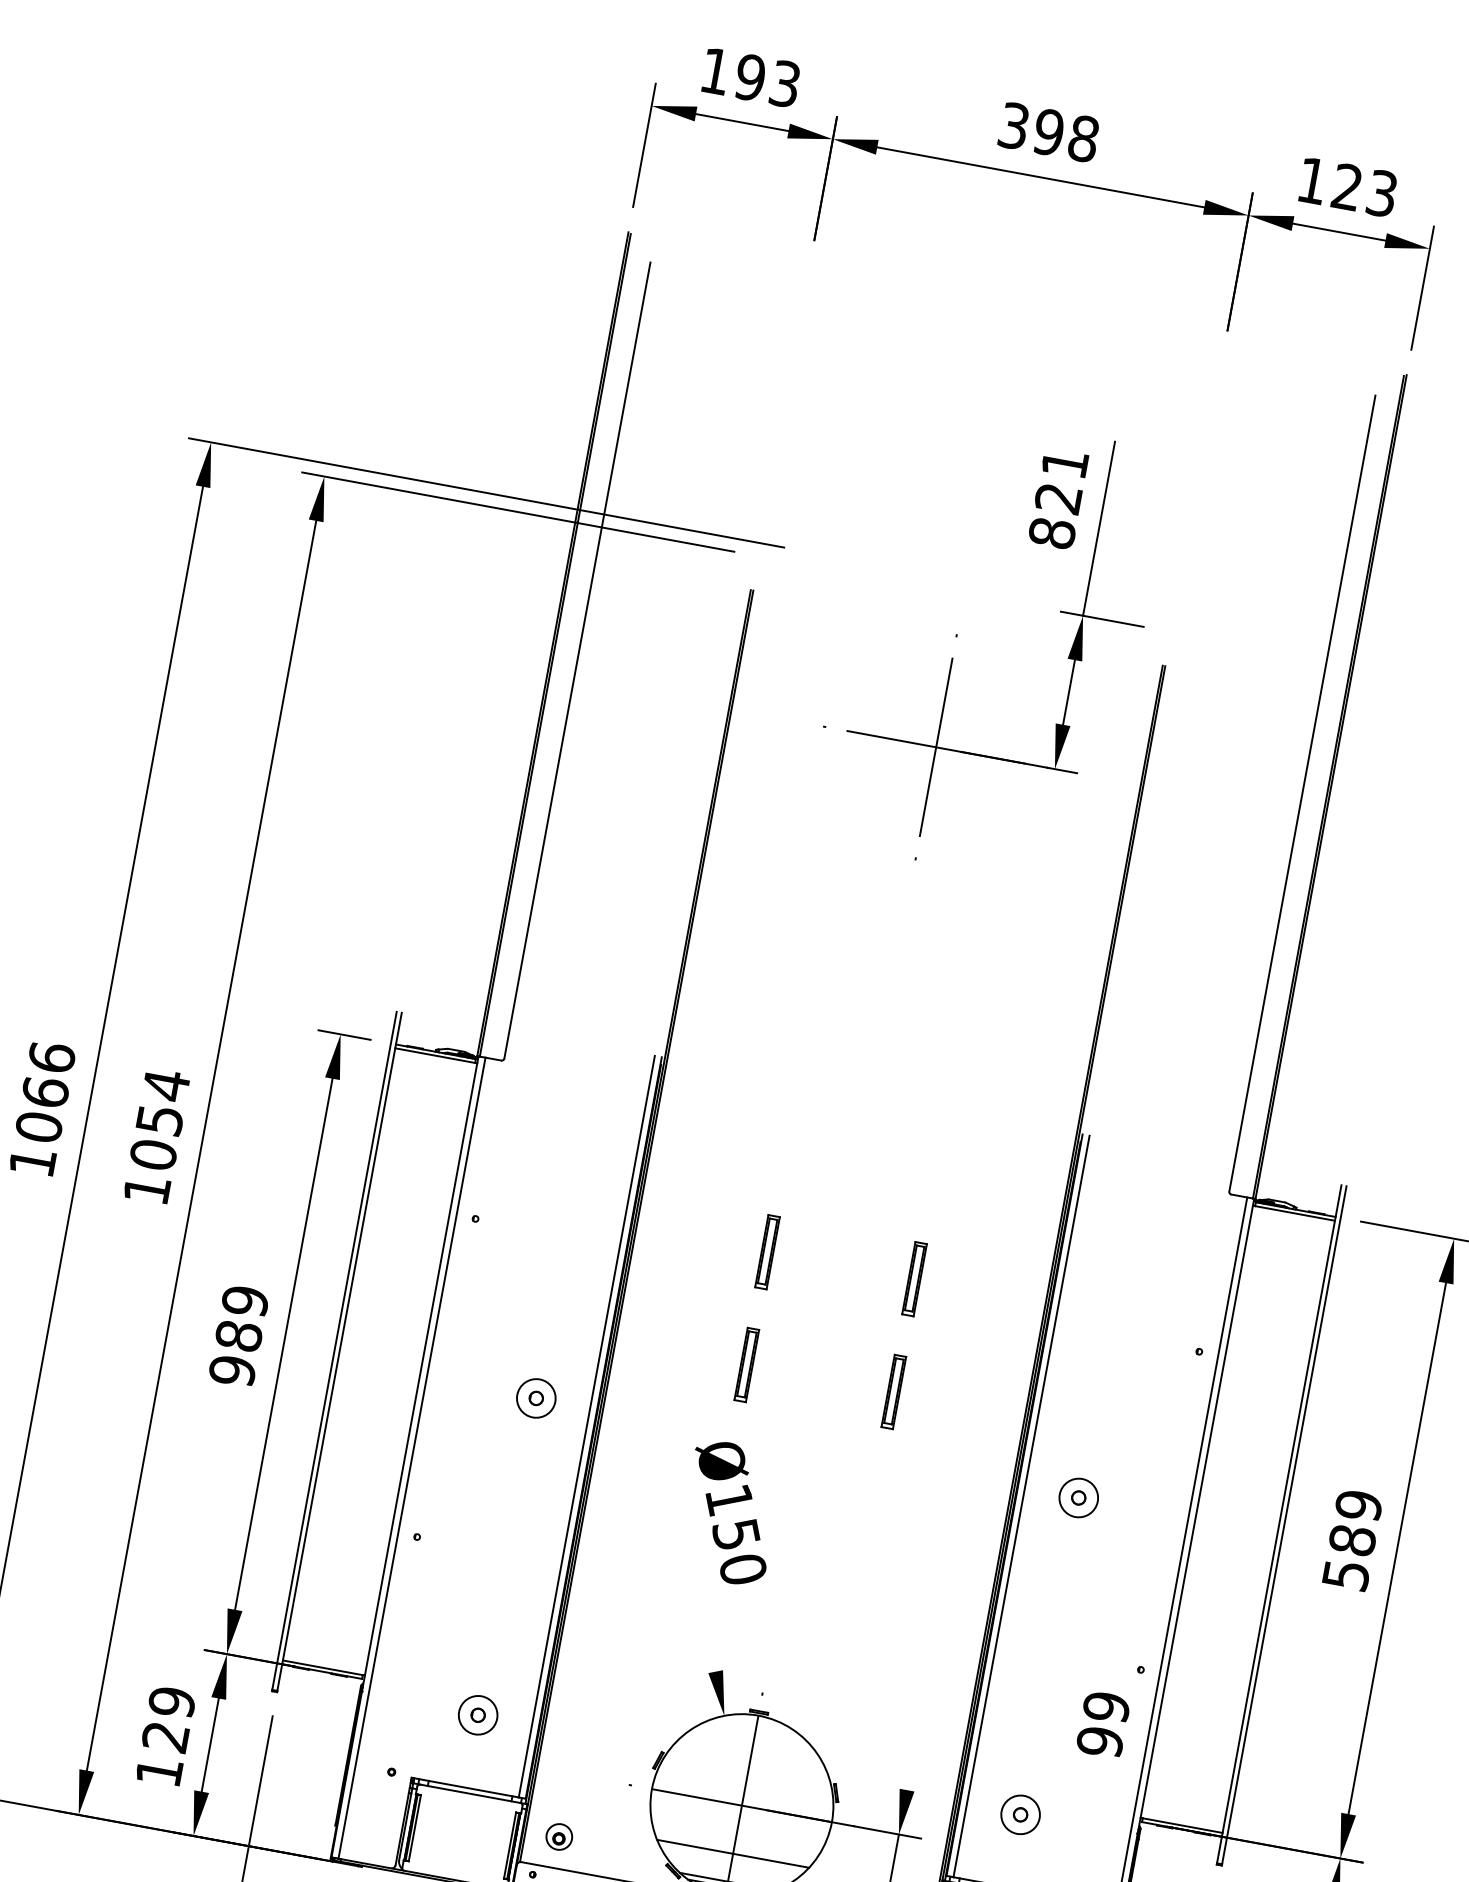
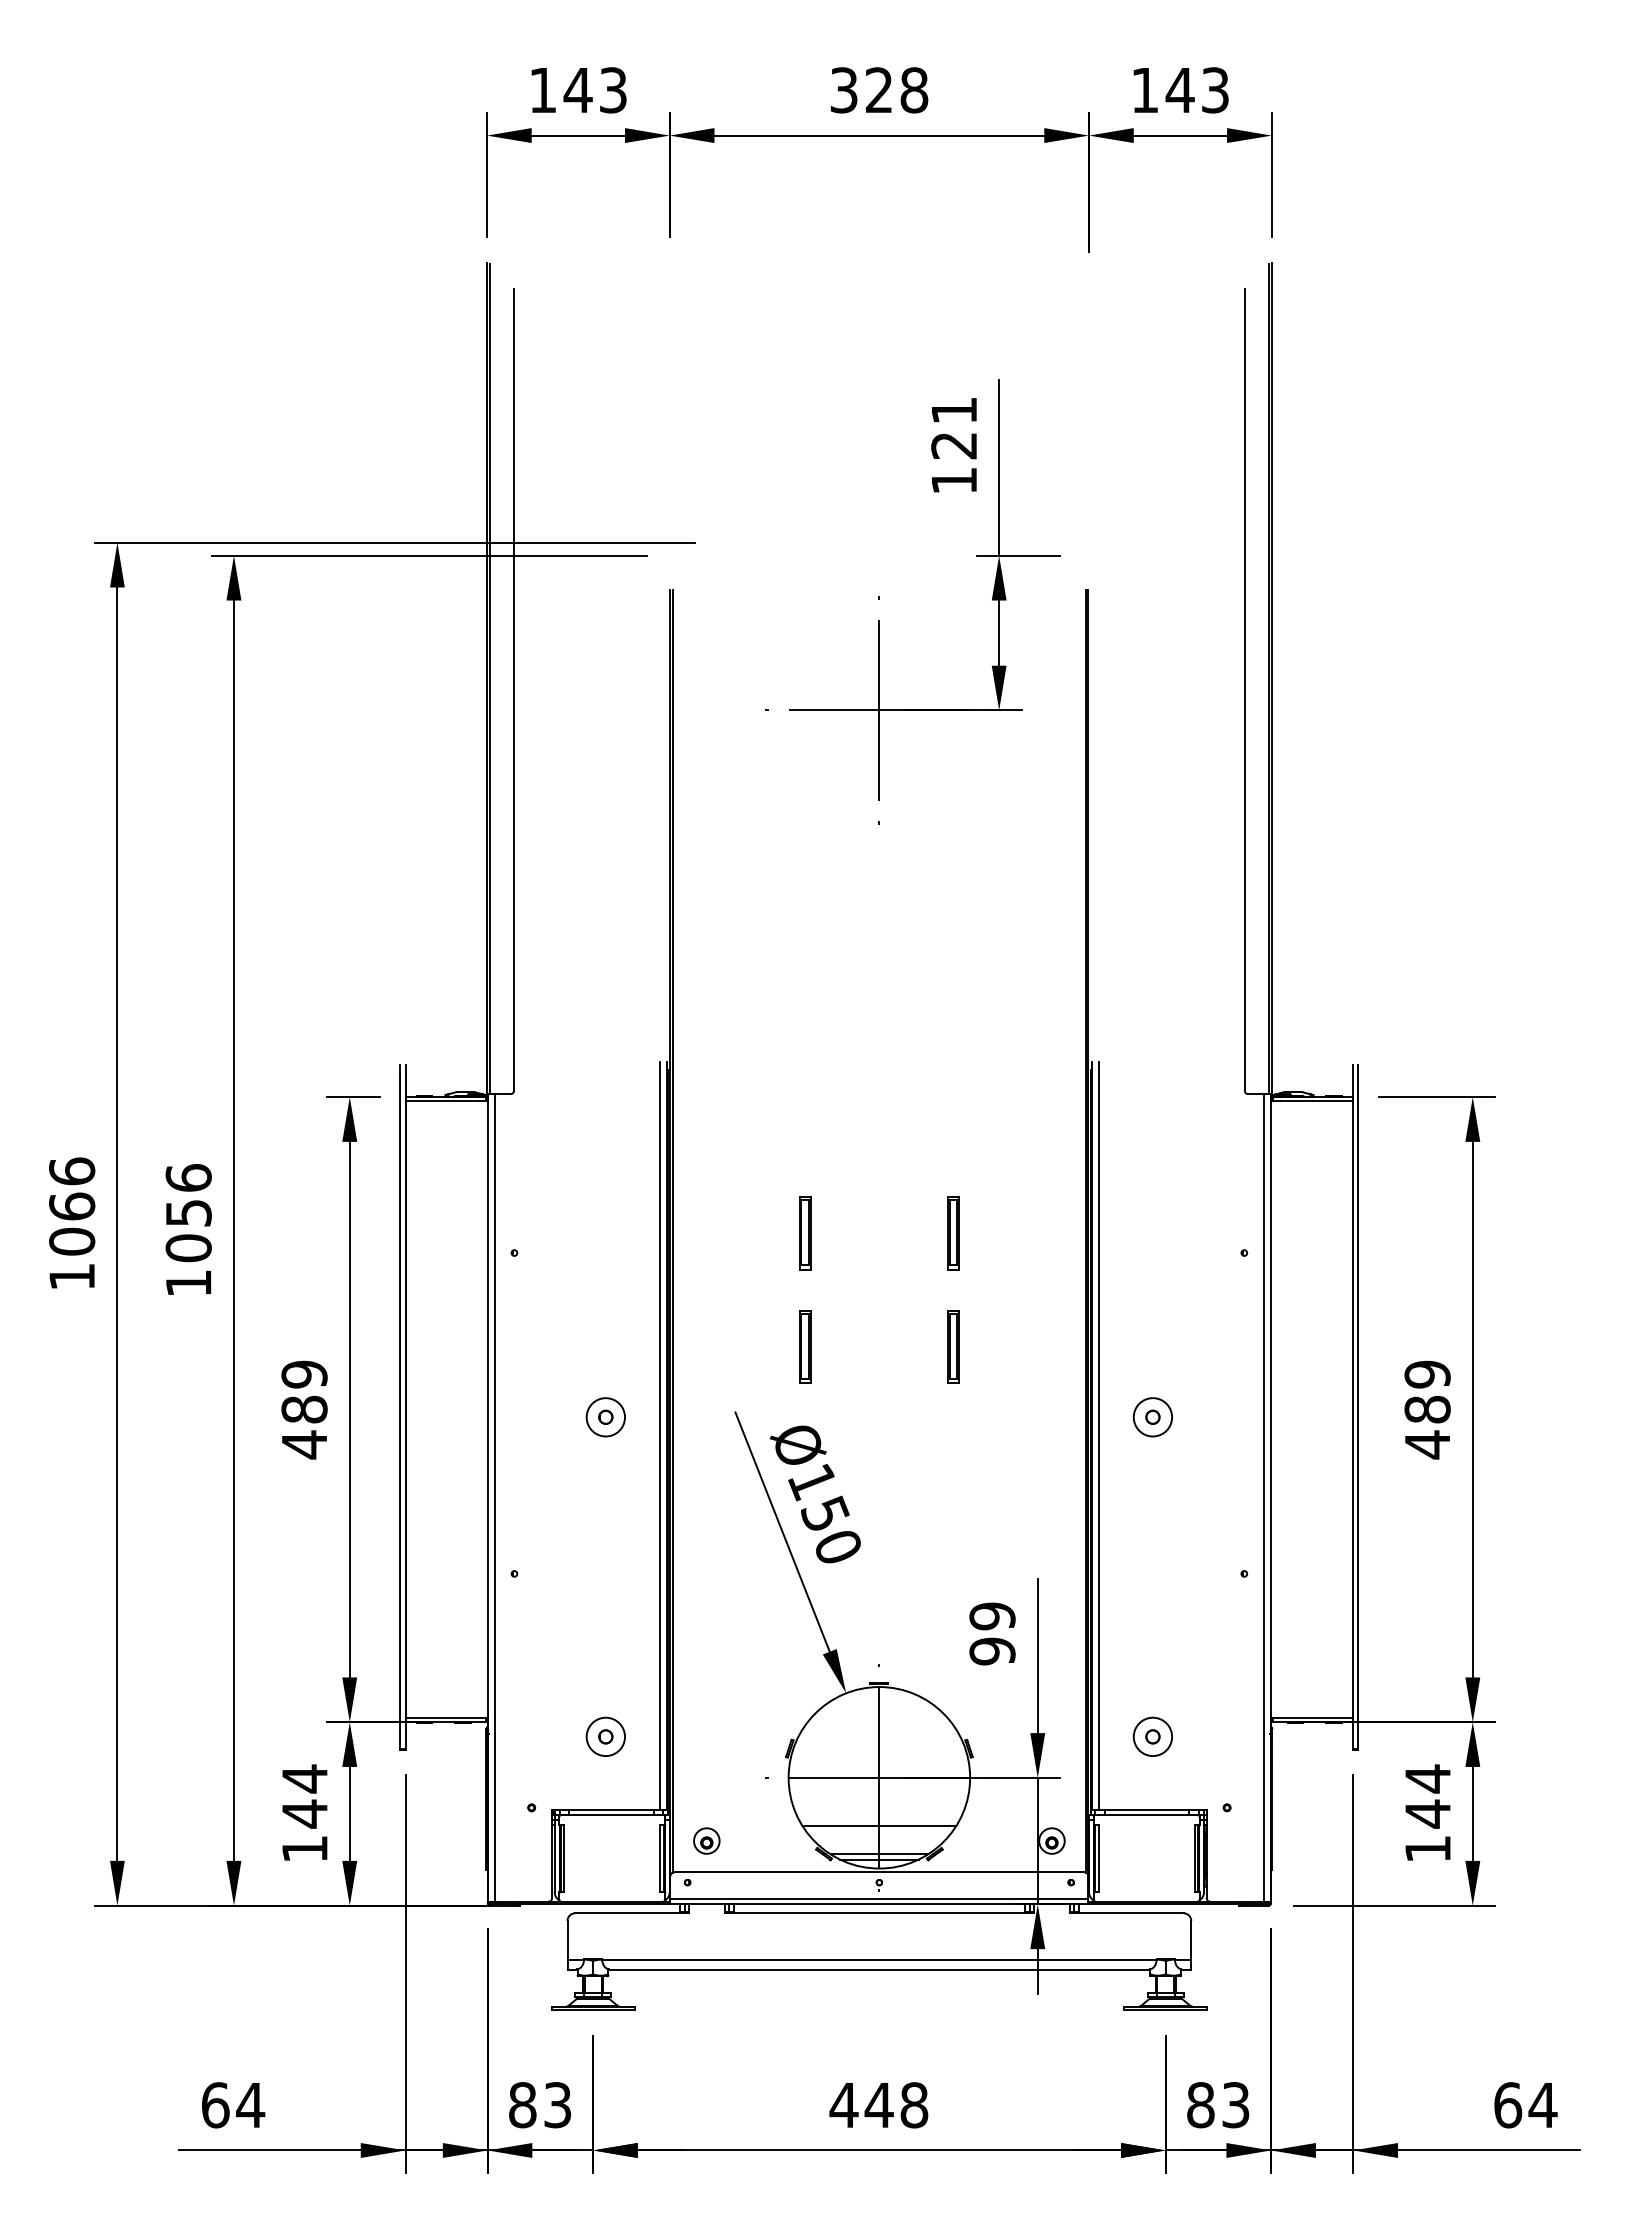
text: (749, 77) -> (577, 90), 193 -> 143
text: (1048, 132) -> (878, 90), 398 -> 328
text: (1346, 186) -> (1179, 89), 123 -> 143
text: (1052, 532) -> (954, 480), 821 -> 121
text: (166, 1084) -> (188, 1177), 1054 -> 1056
text: (232, 1370) -> (304, 1444), 989 -> 489
line: (690, 1543) -> (782, 1531), added
text: (1346, 1574) -> (1427, 1444), 589 -> 489
line: (920, 1714) -> (1037, 1656), added
text: (168, 1719) -> (304, 1796), 129 -> 144
text: (1103, 1724) -> (992, 1633), moved

